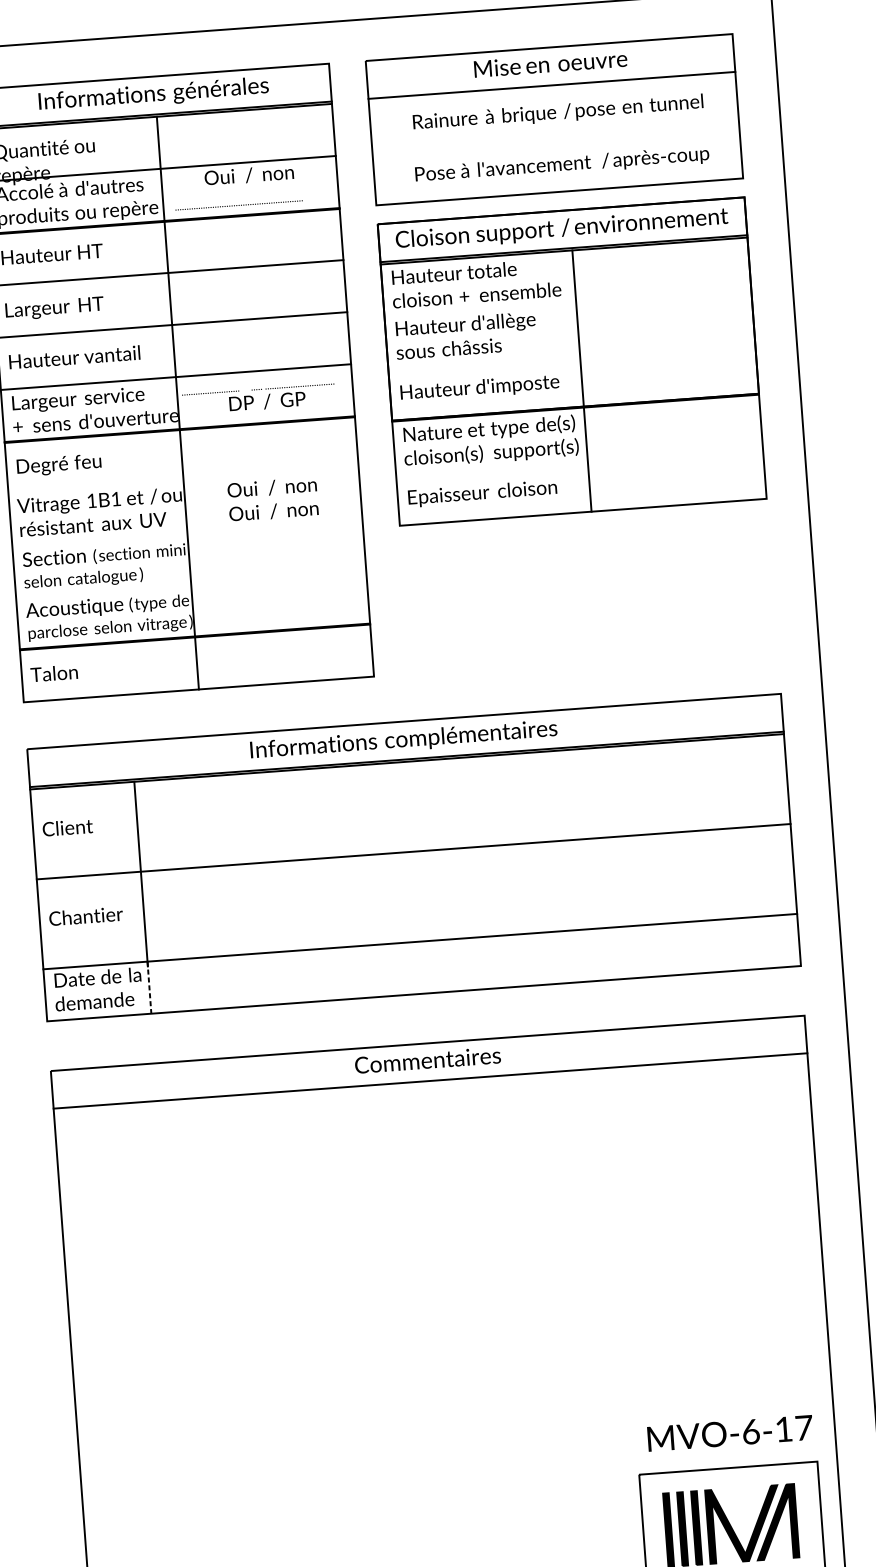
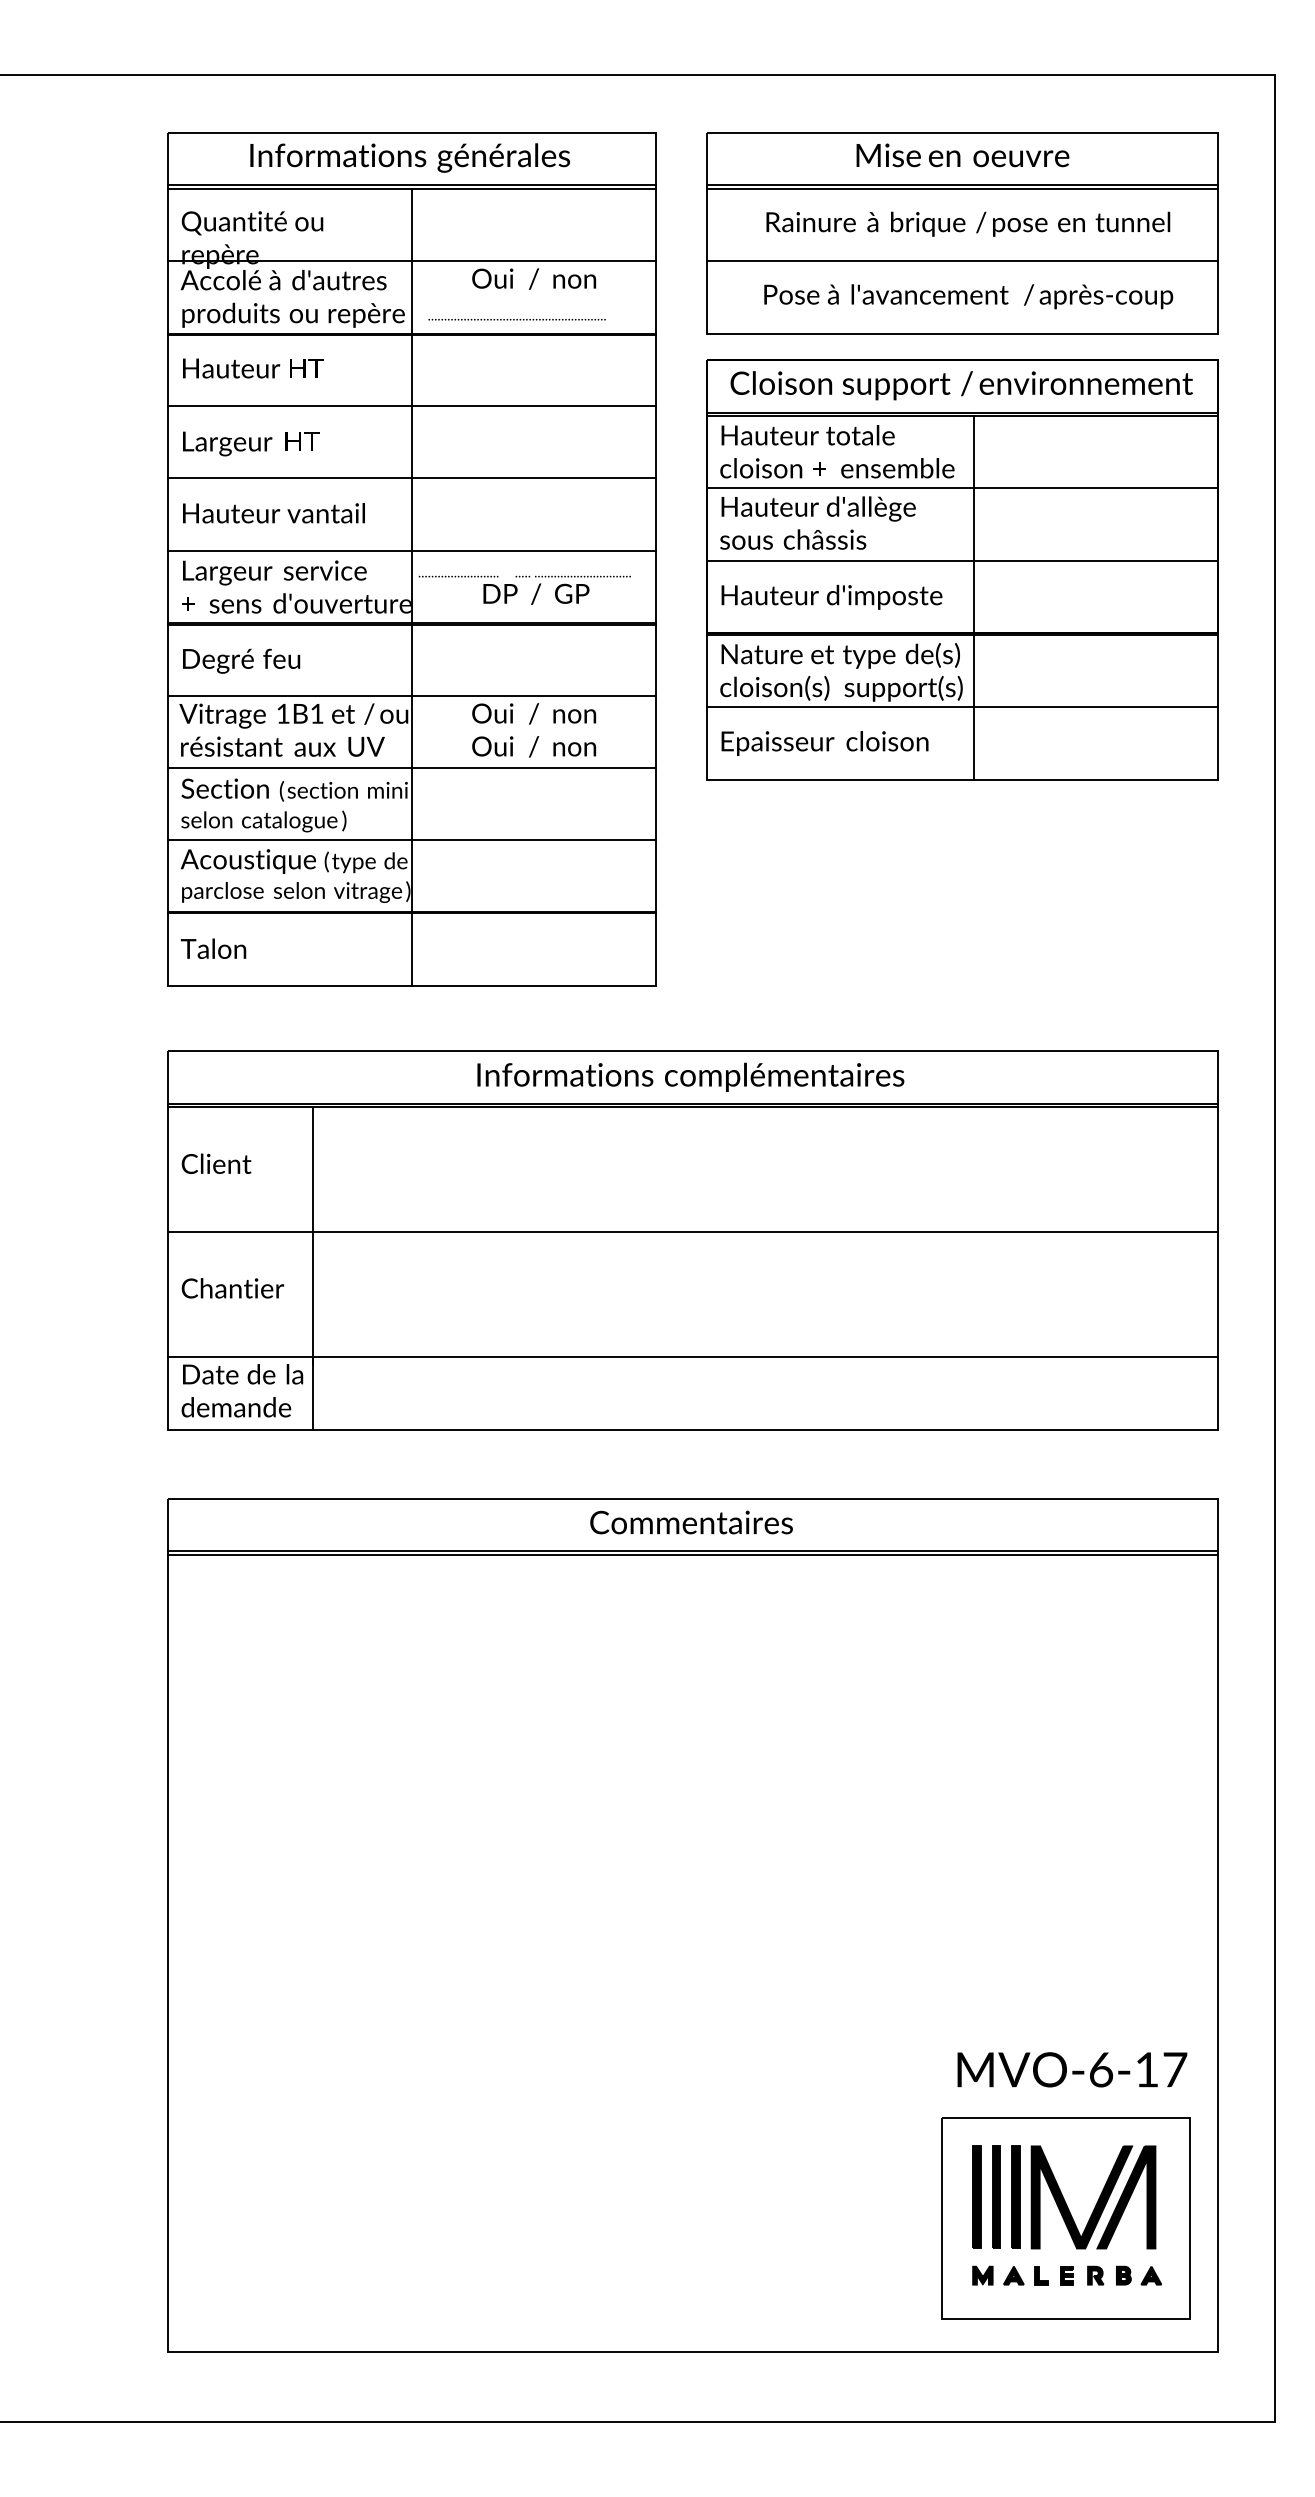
line: (552, 87) -> (962, 188), added
line: (556, 140) -> (962, 261), added
line: (567, 303) -> (962, 488), added
line: (571, 354) -> (962, 560), added
line: (579, 460) -> (962, 707), added
line: (183, 480) -> (411, 695), added
line: (186, 533) -> (411, 768), added
line: (190, 584) -> (411, 839), added
line: (149, 988) -> (313, 1394), dashed -> solid
line: (430, 1083) -> (692, 1554), added

